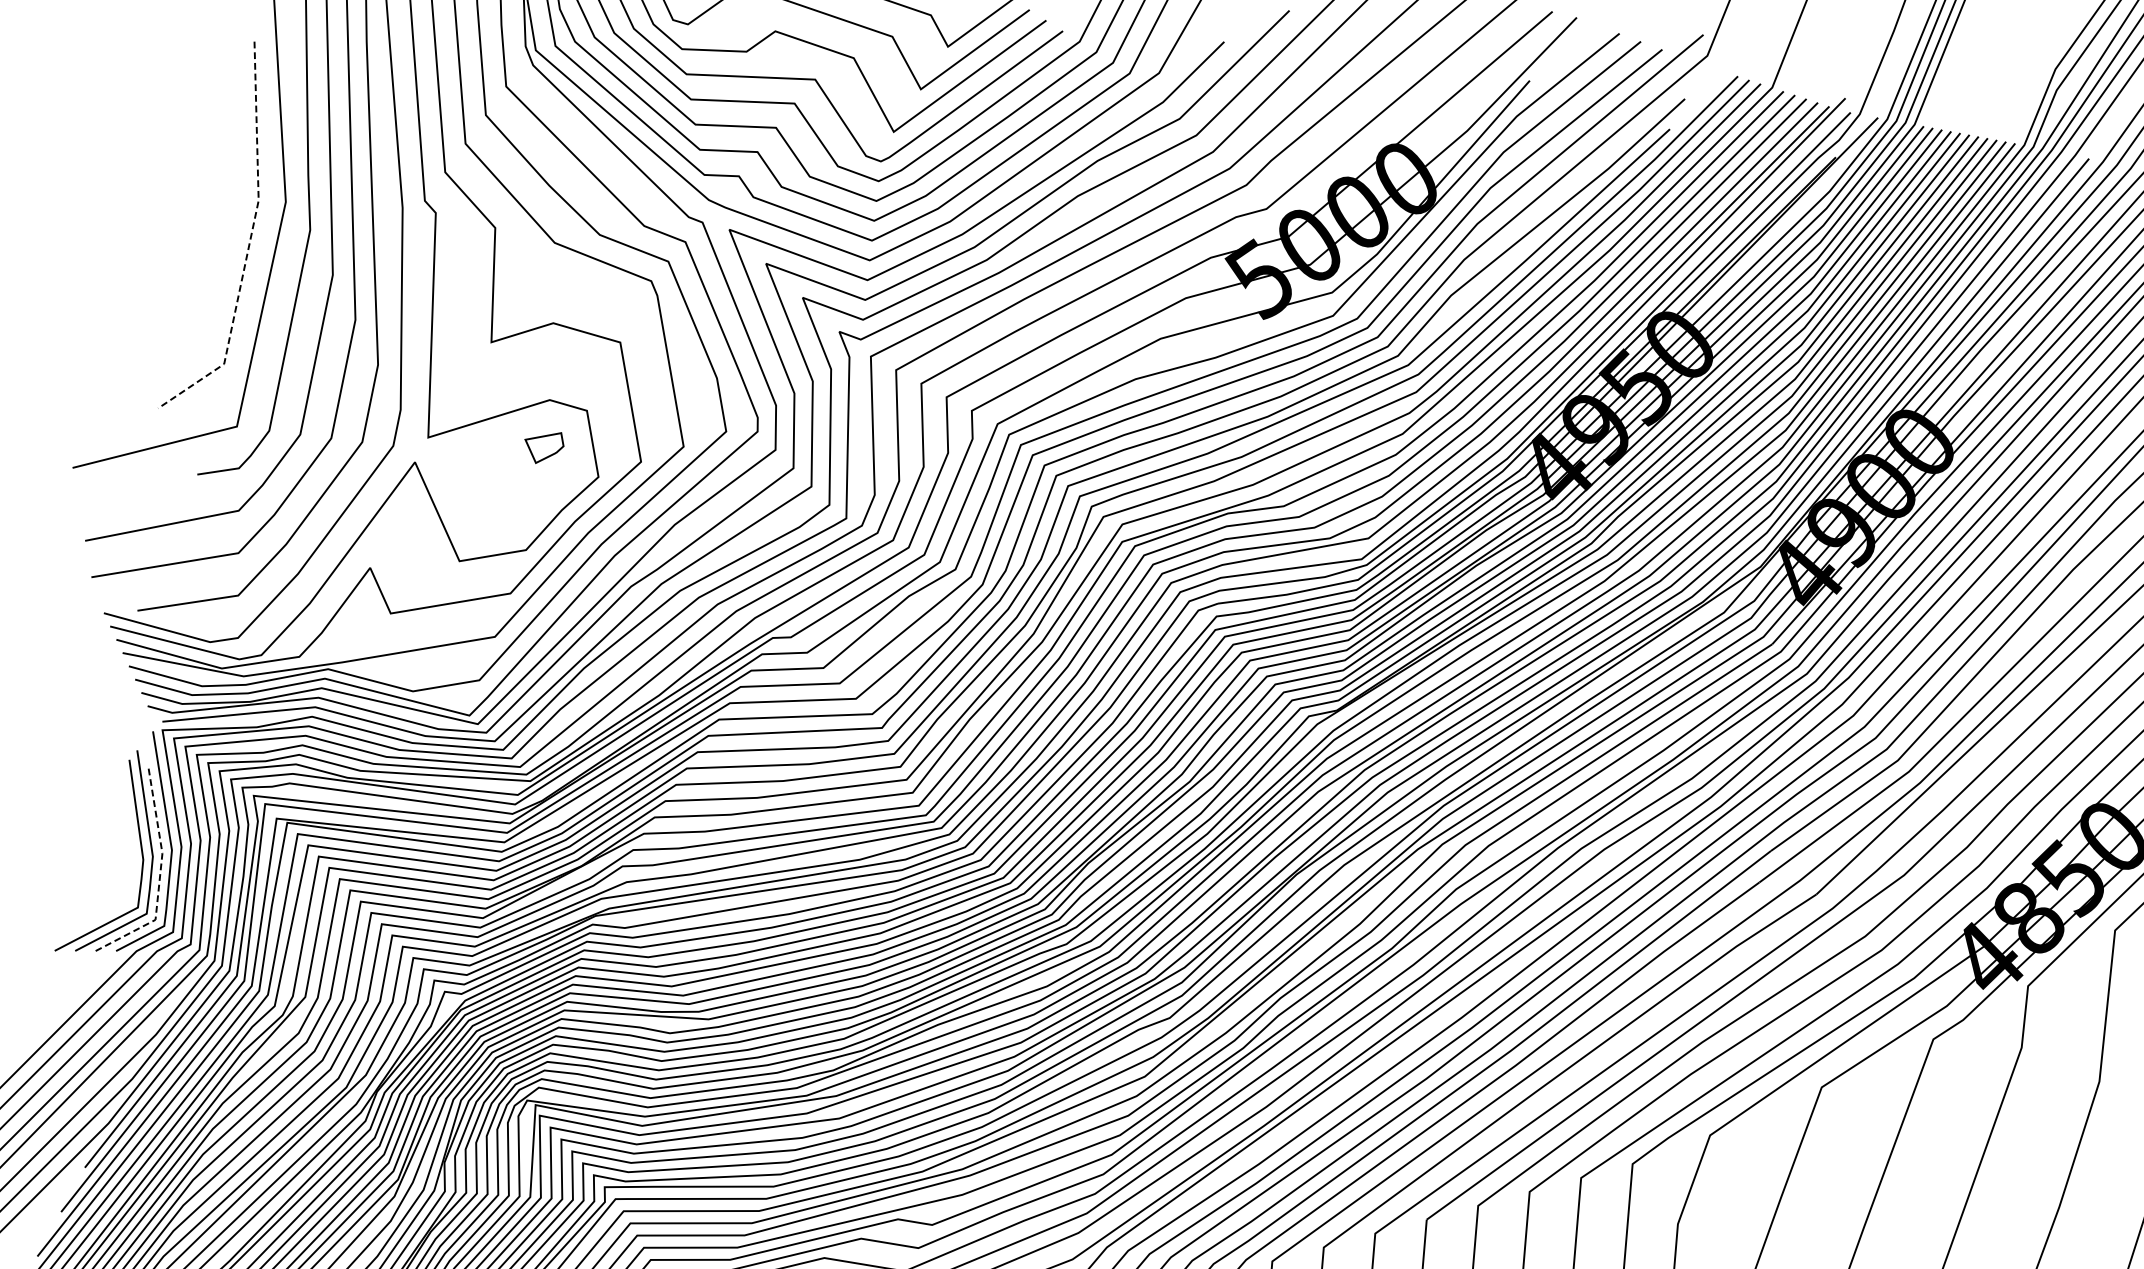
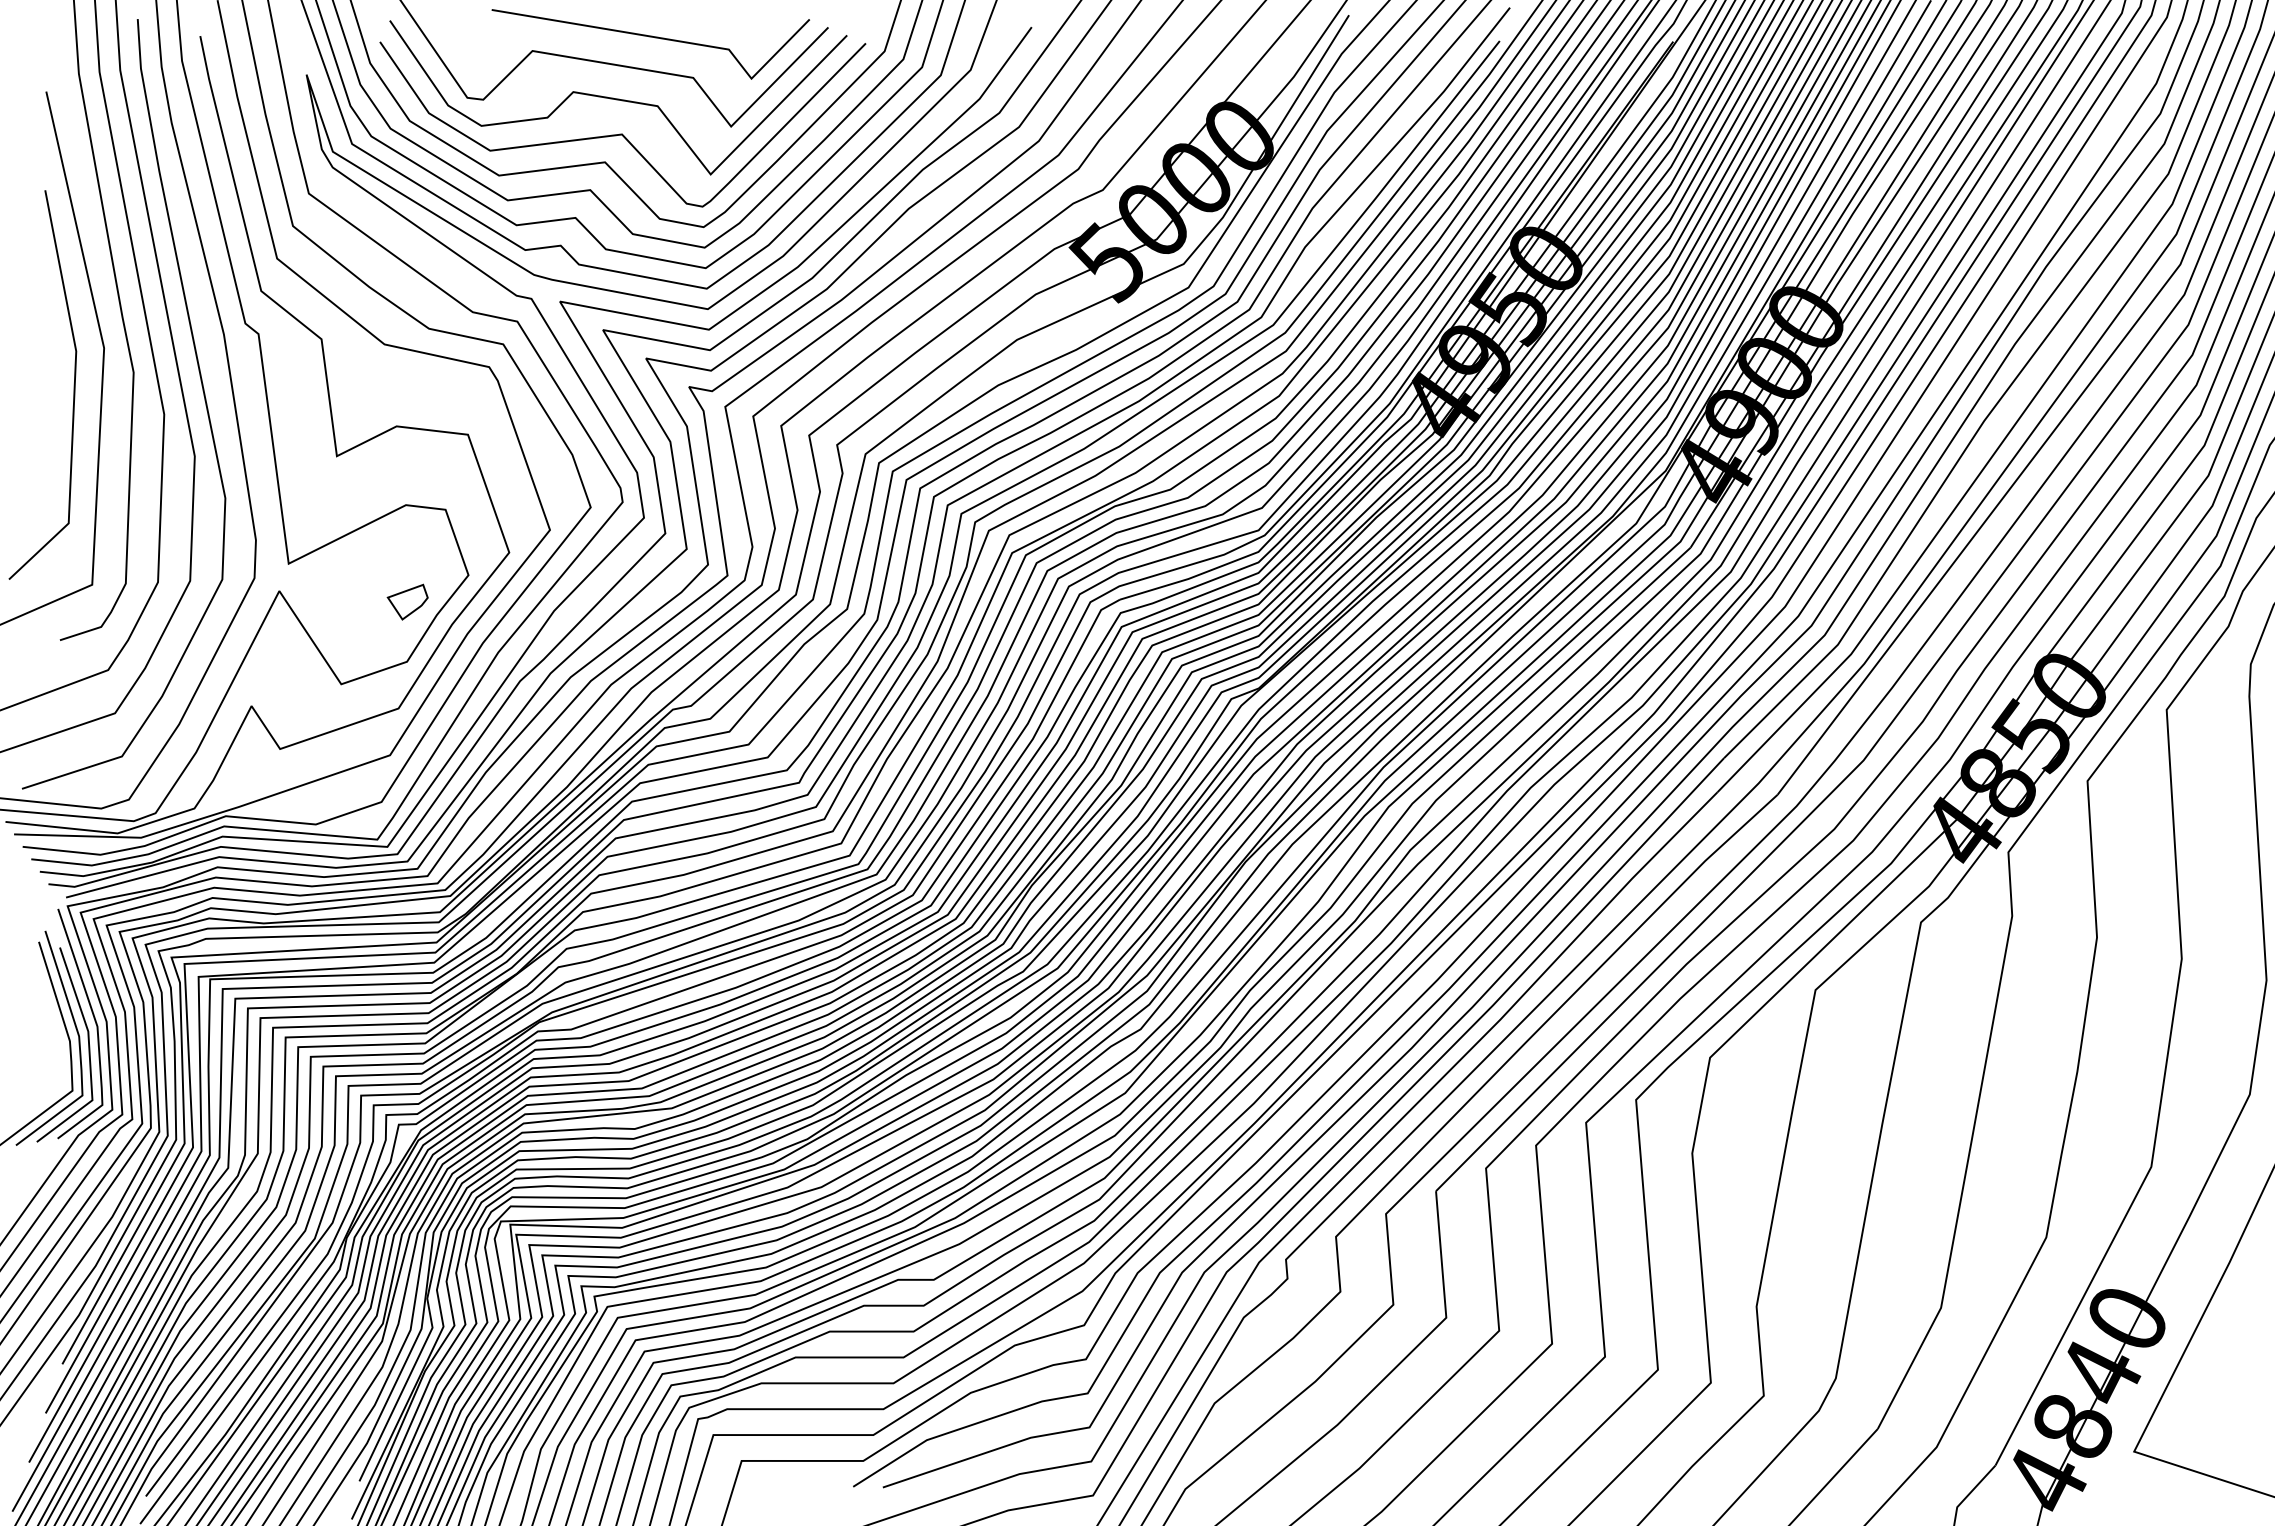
line: (249, 244) -> (74, 397), dashed -> solid
part: (543, 446) -> (407, 601), moved
line: (159, 877) -> (89, 1056), dashed -> solid

